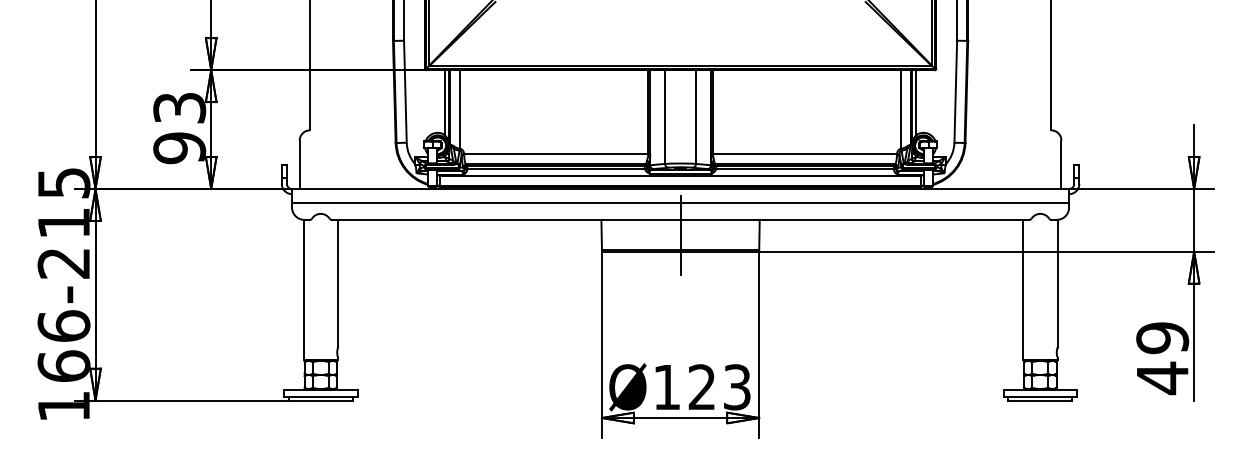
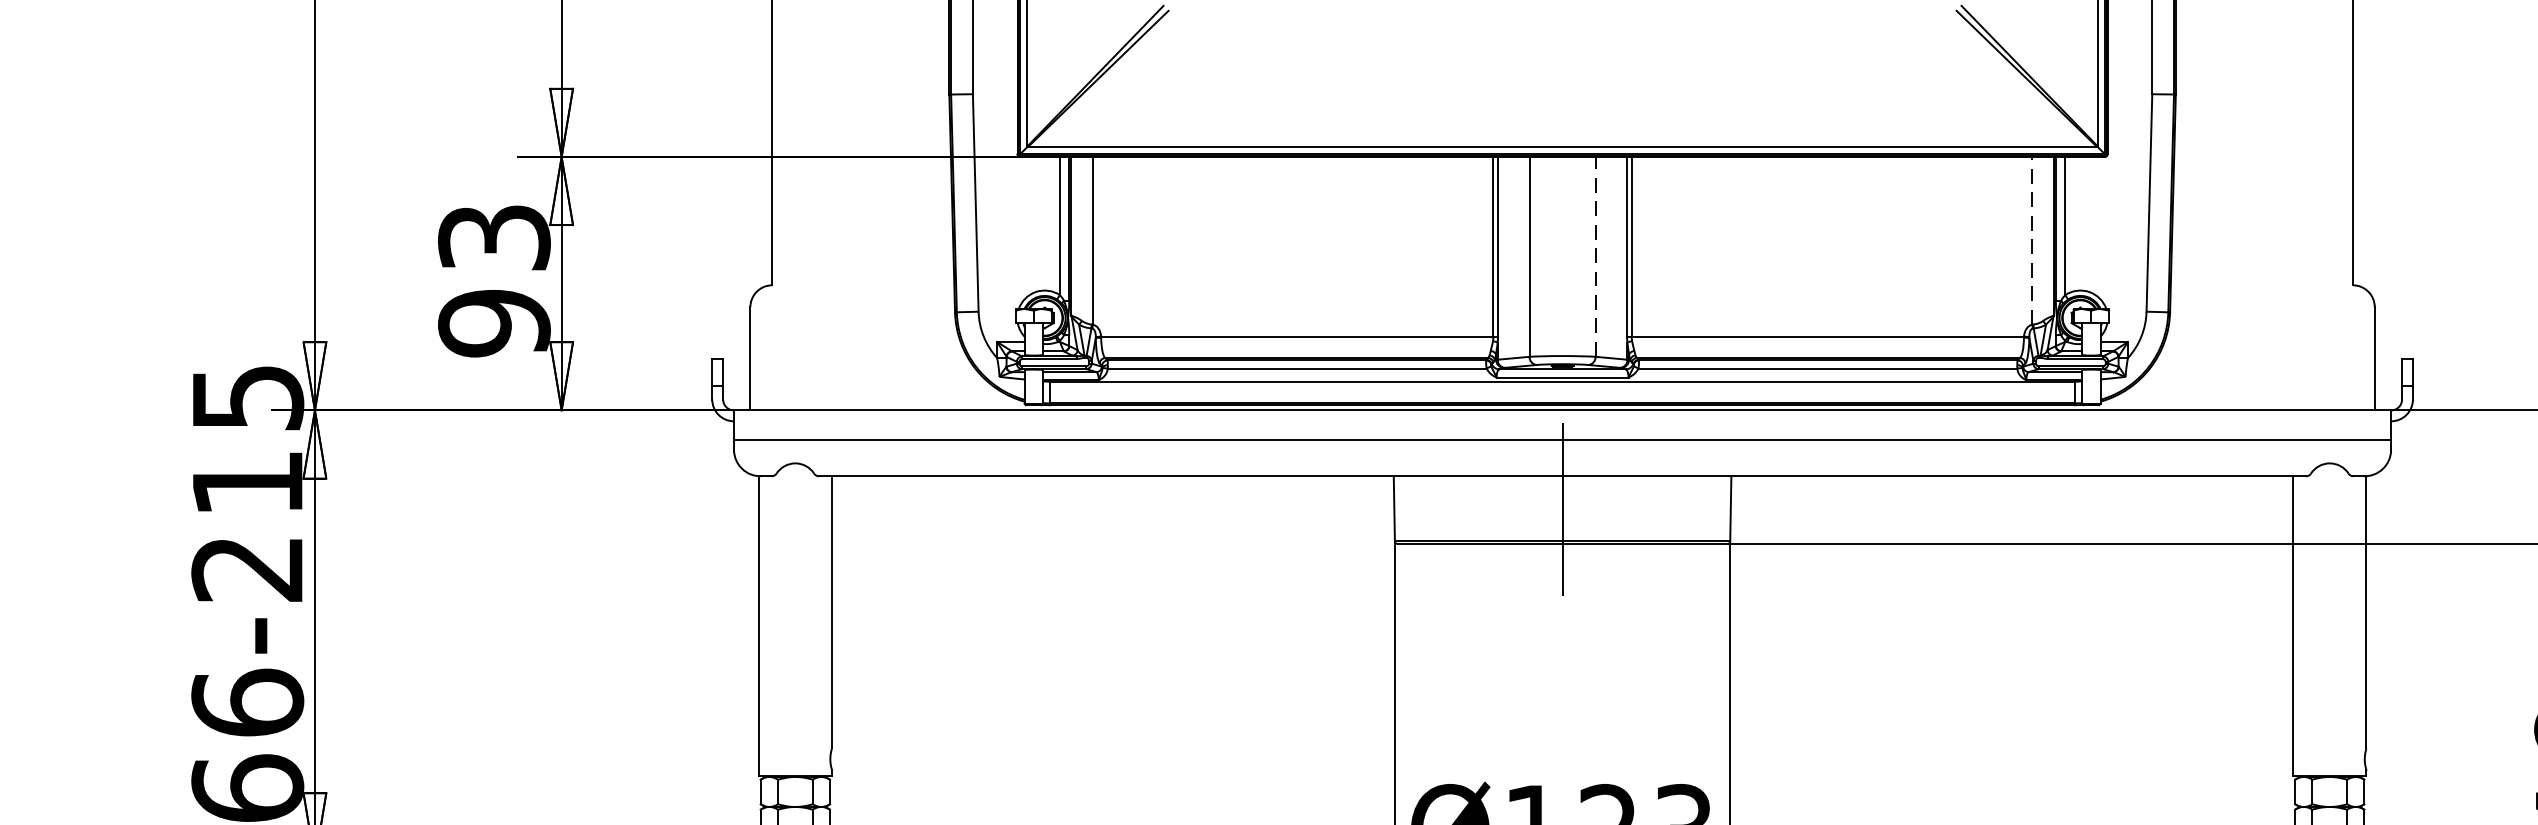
line: (900, 109) -> (2031, 240), solid -> dashed
line: (696, 117) -> (1596, 257), solid -> dashed

